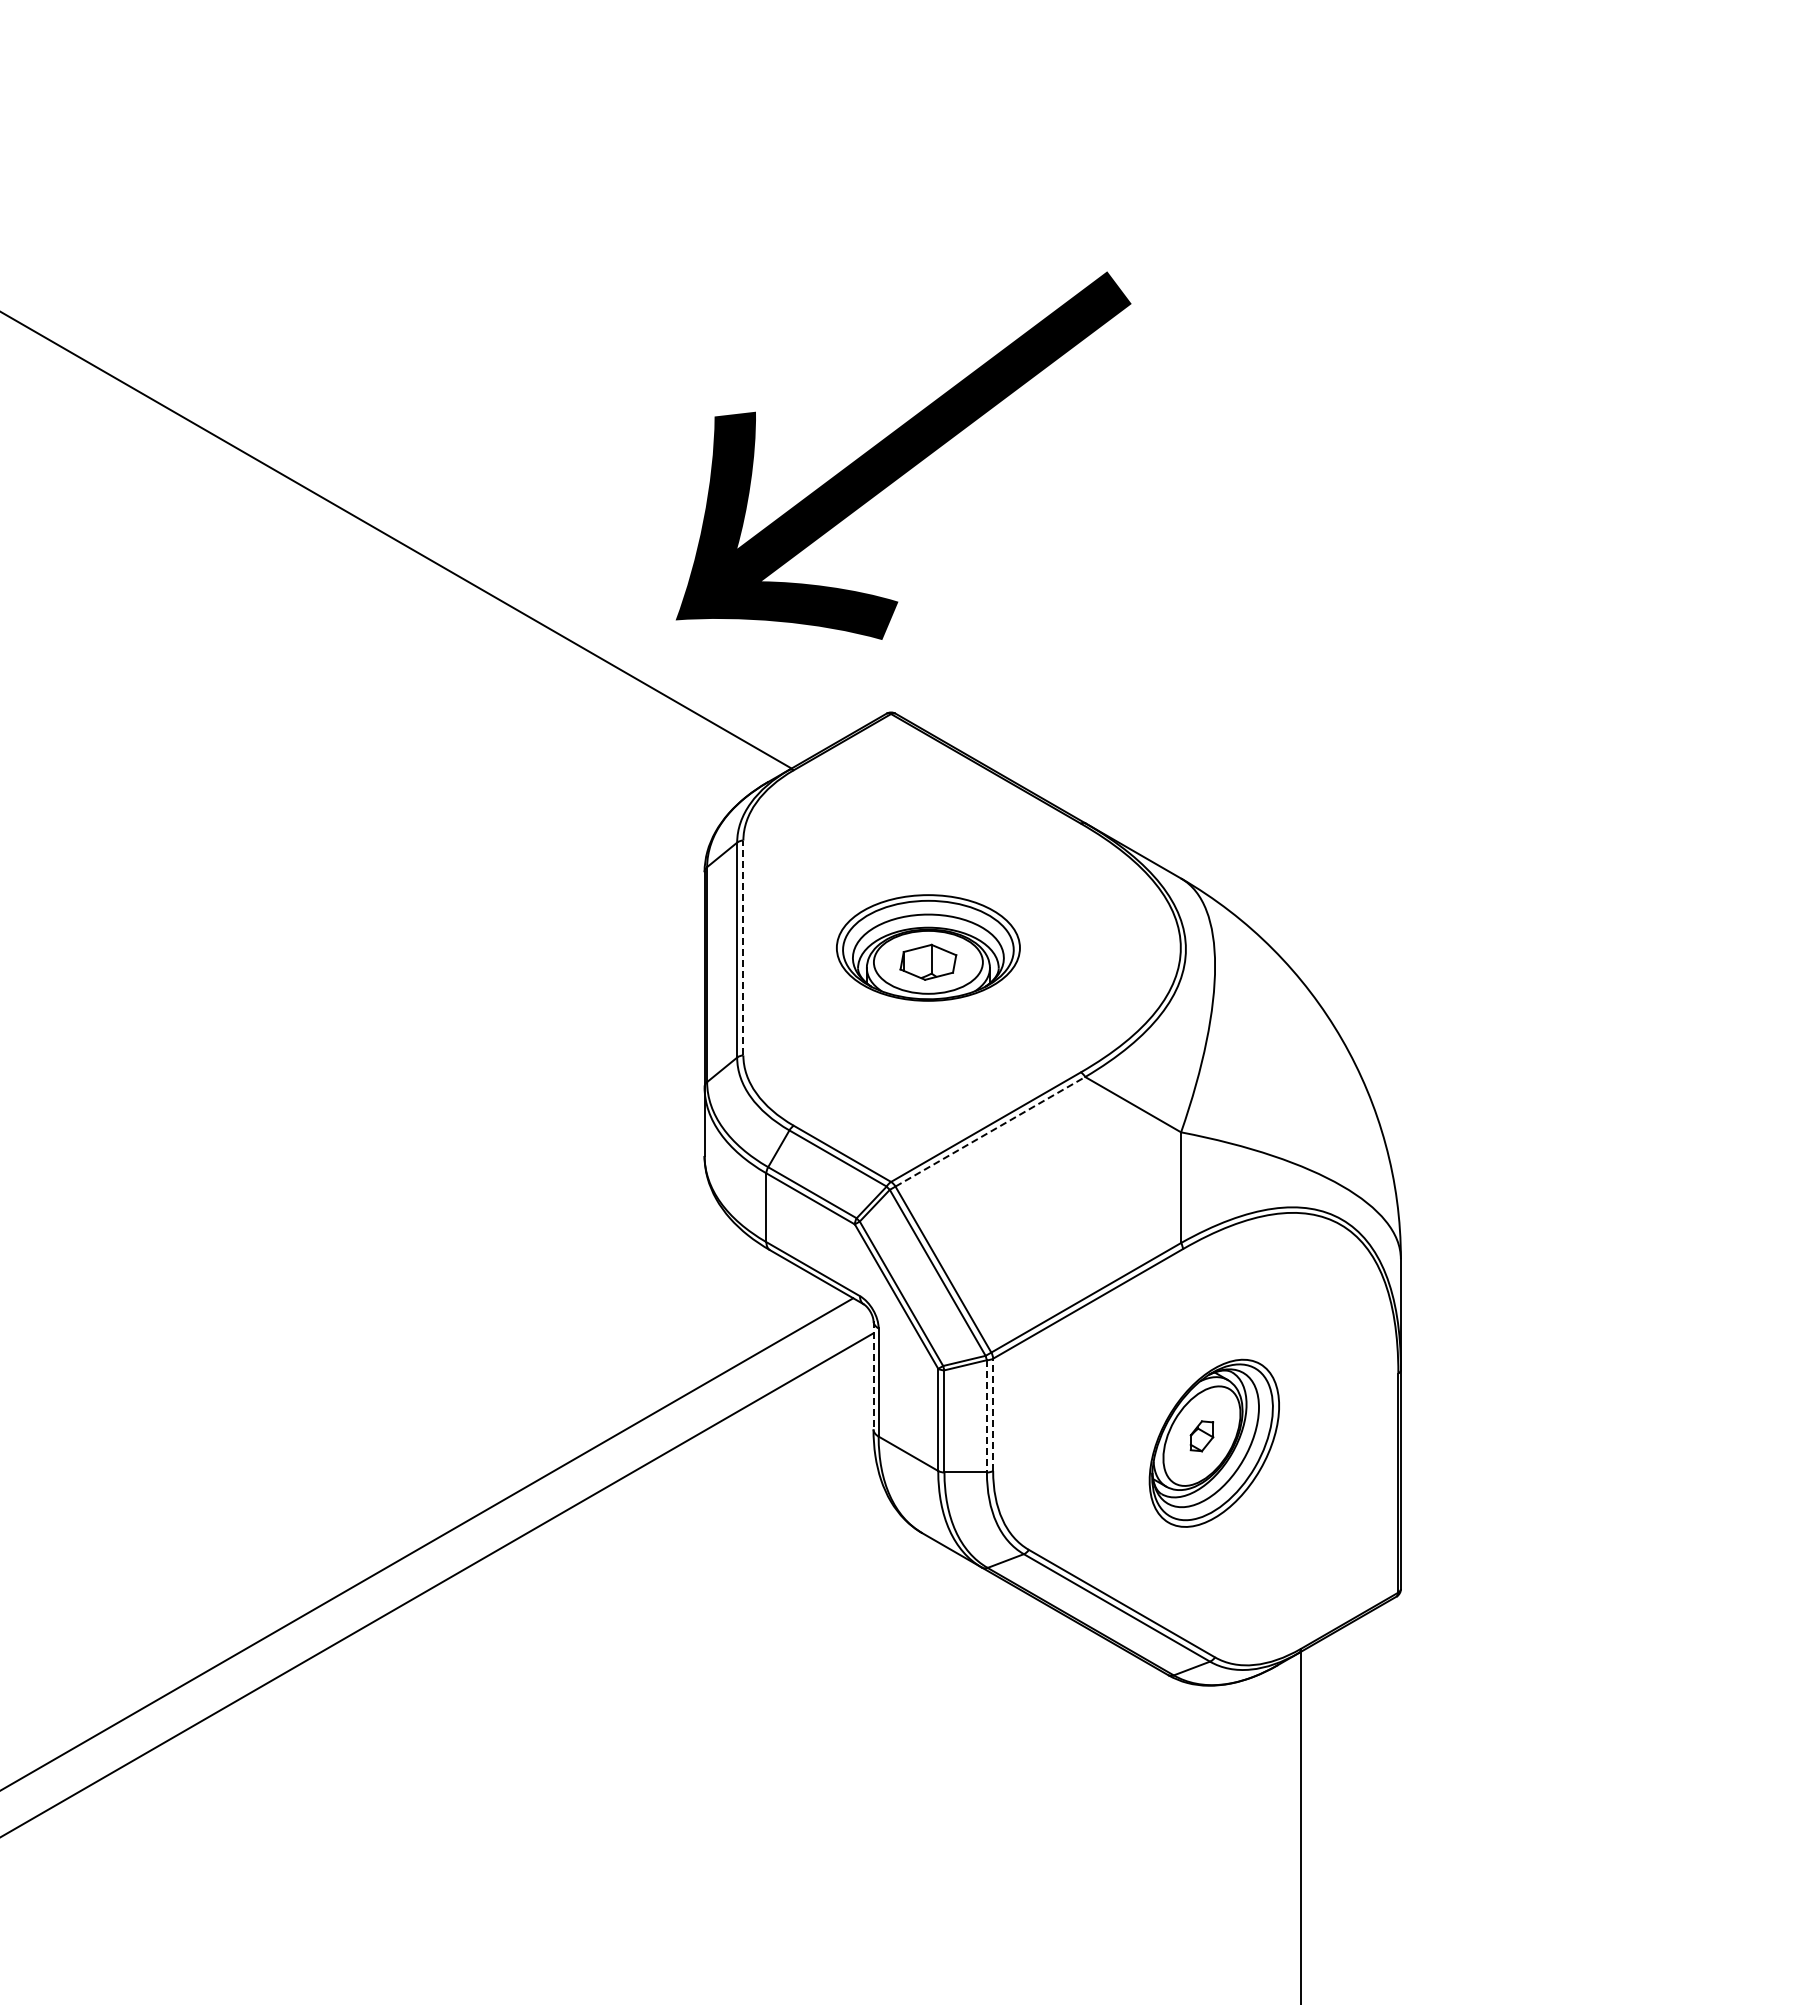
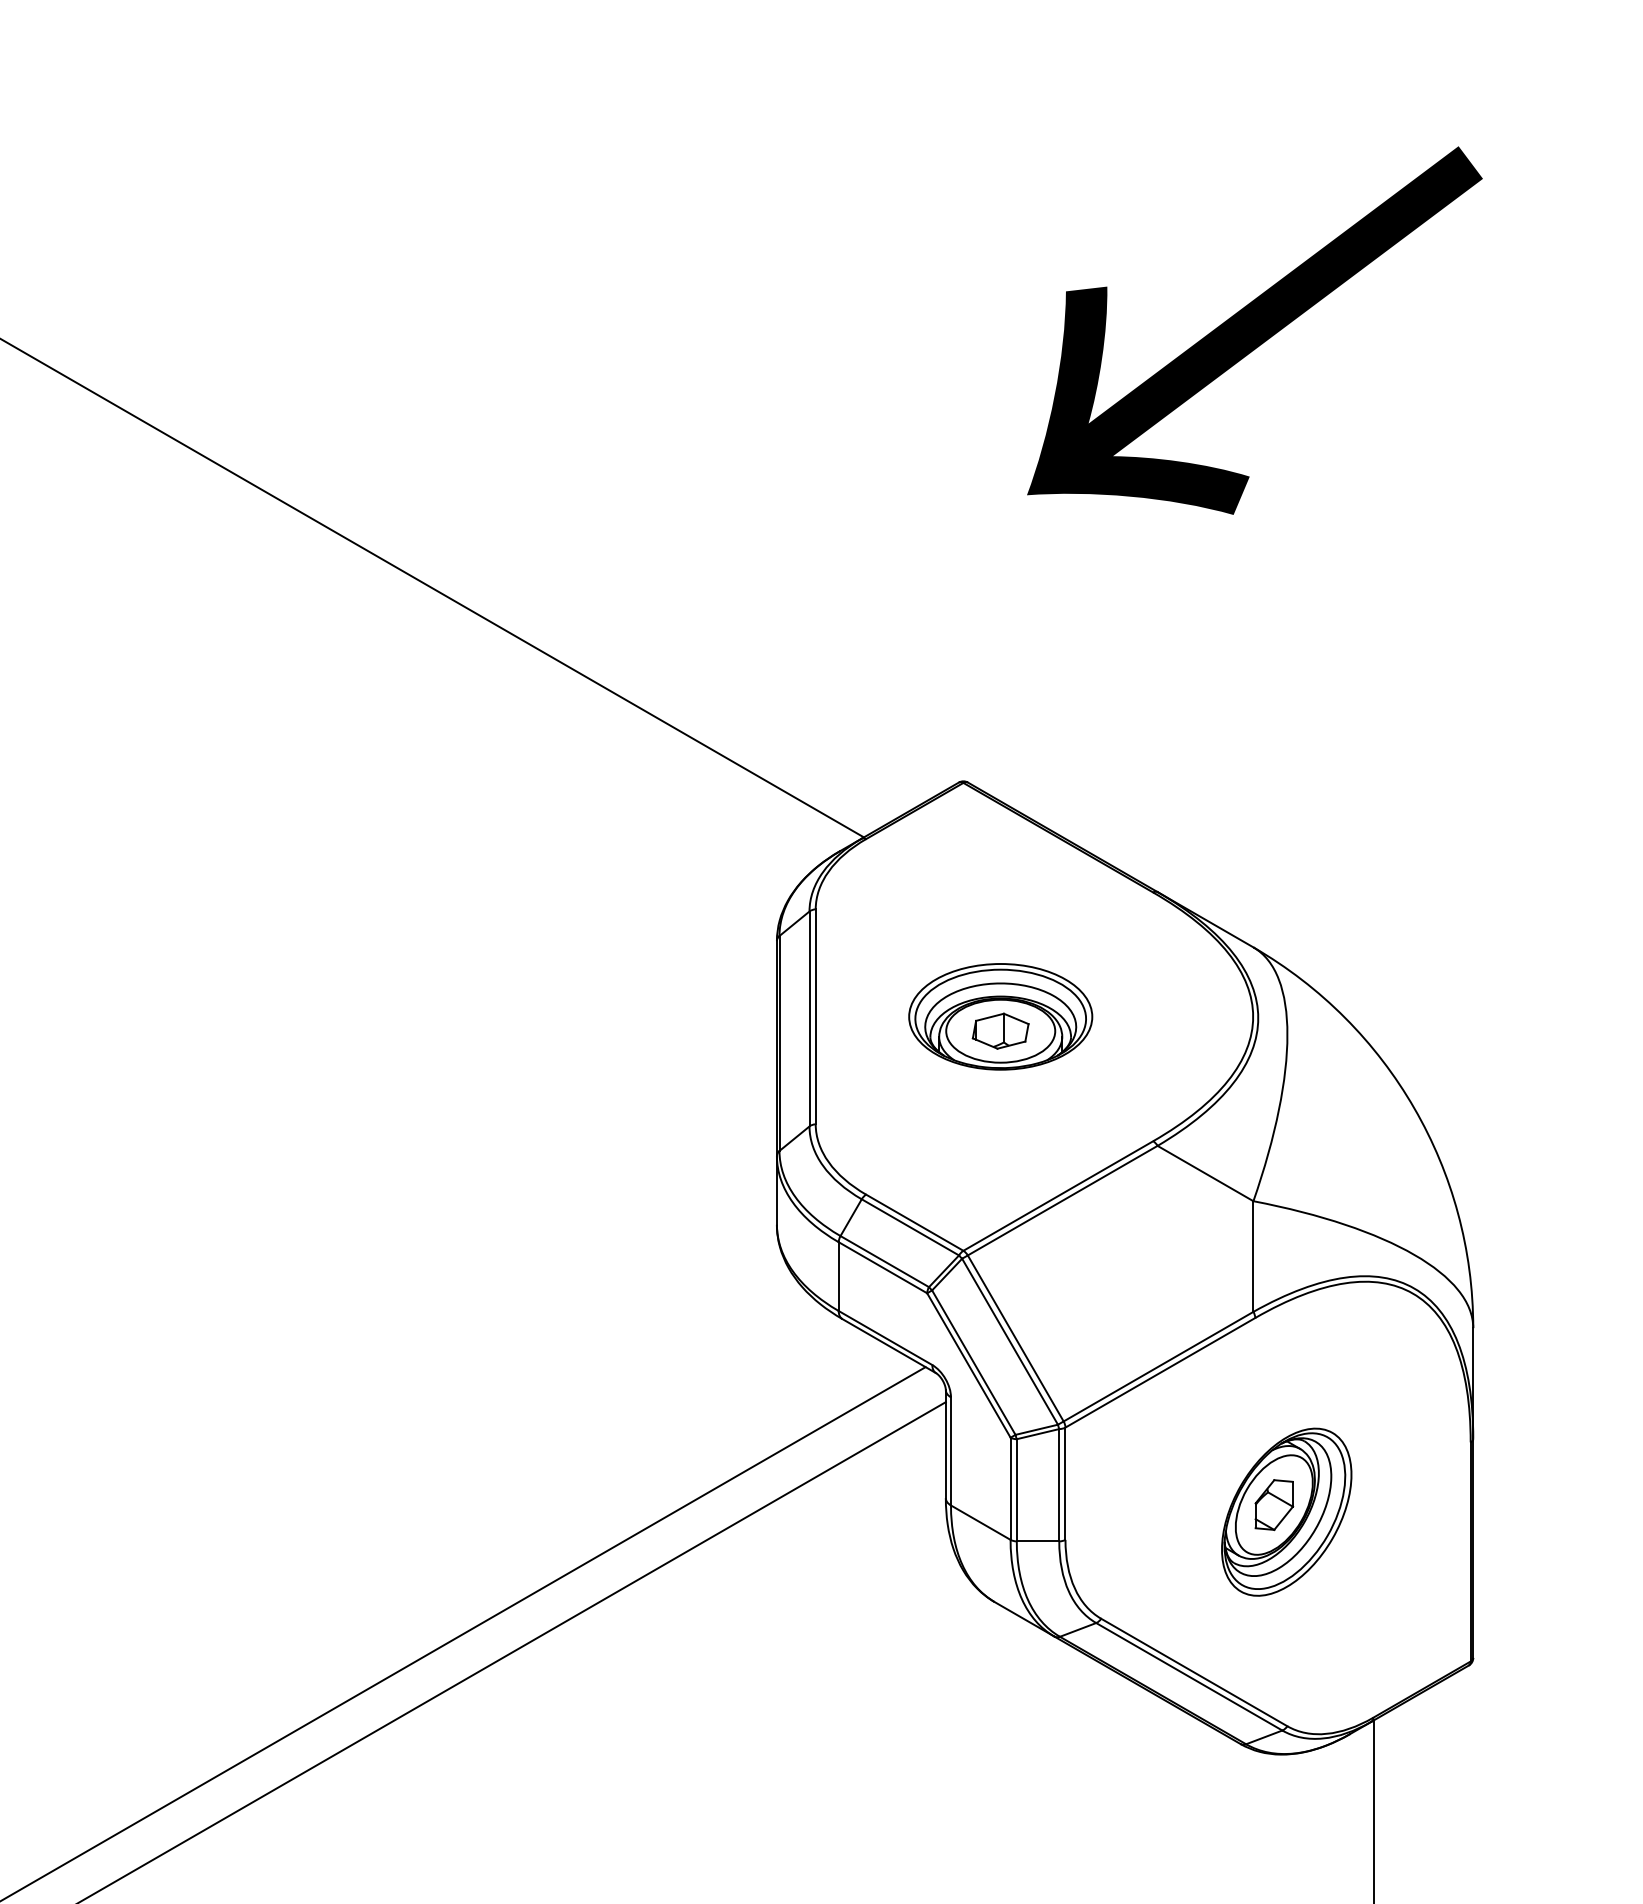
text: (903, 455) -> (1254, 330), moved
line: (743, 947) -> (815, 1016), dashed -> solid
line: (990, 1131) -> (1062, 1200), dashed -> solid
line: (873, 1375) -> (945, 1444), dashed -> solid
line: (993, 1414) -> (1065, 1483), dashed -> solid
line: (986, 1416) -> (1058, 1485), dashed -> solid
part: (1201, 1436) -> (1273, 1505), size x1.67

